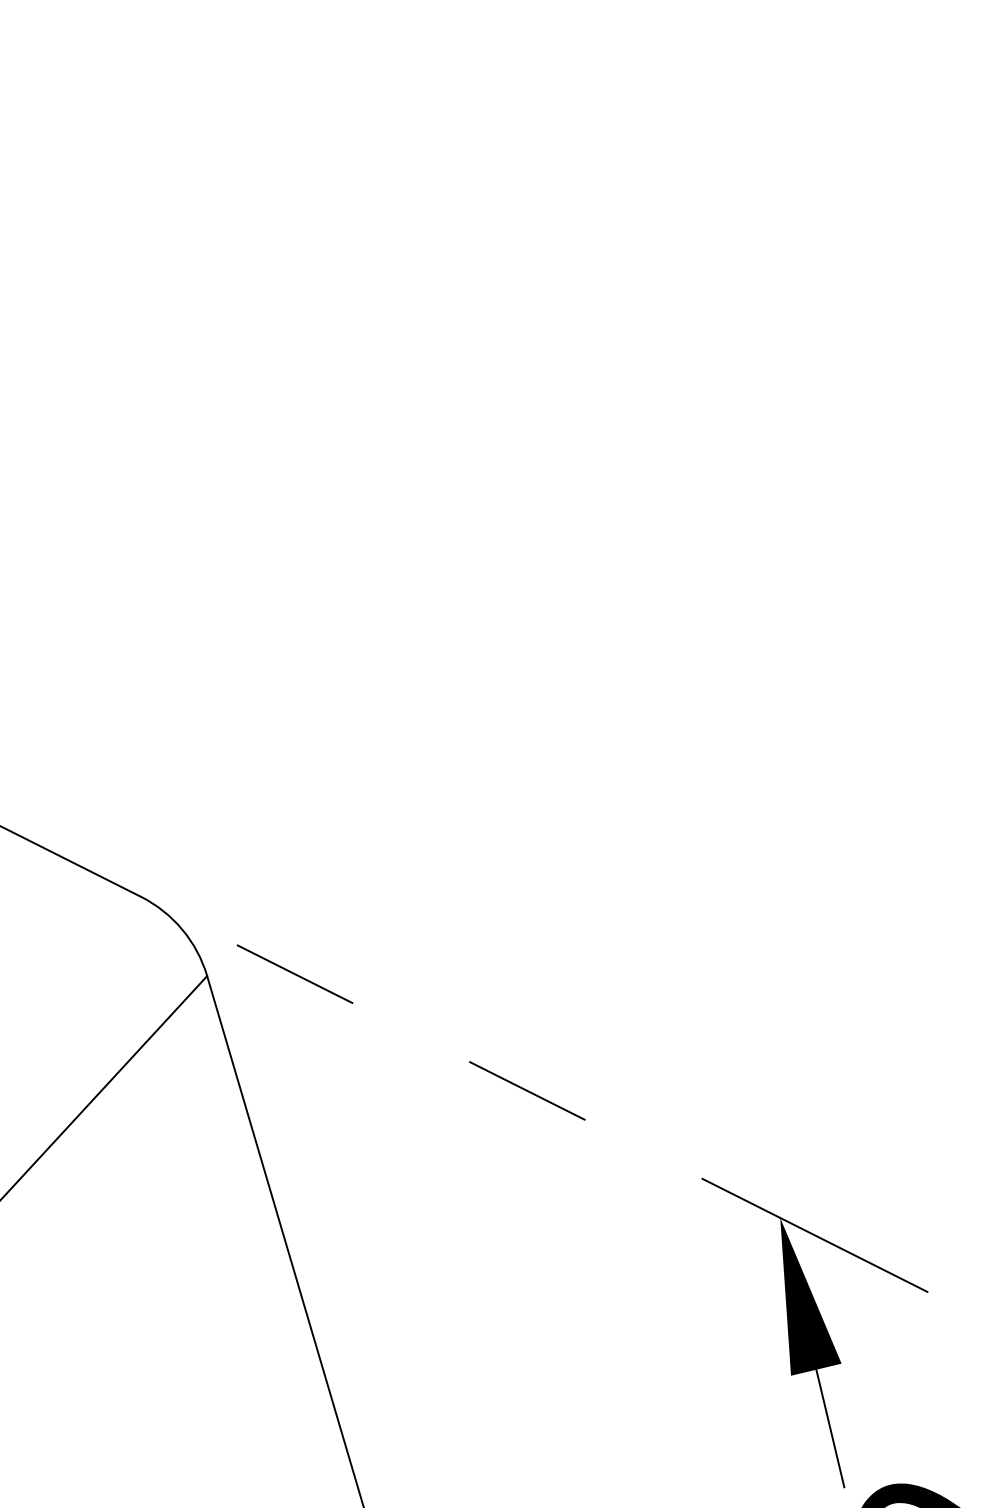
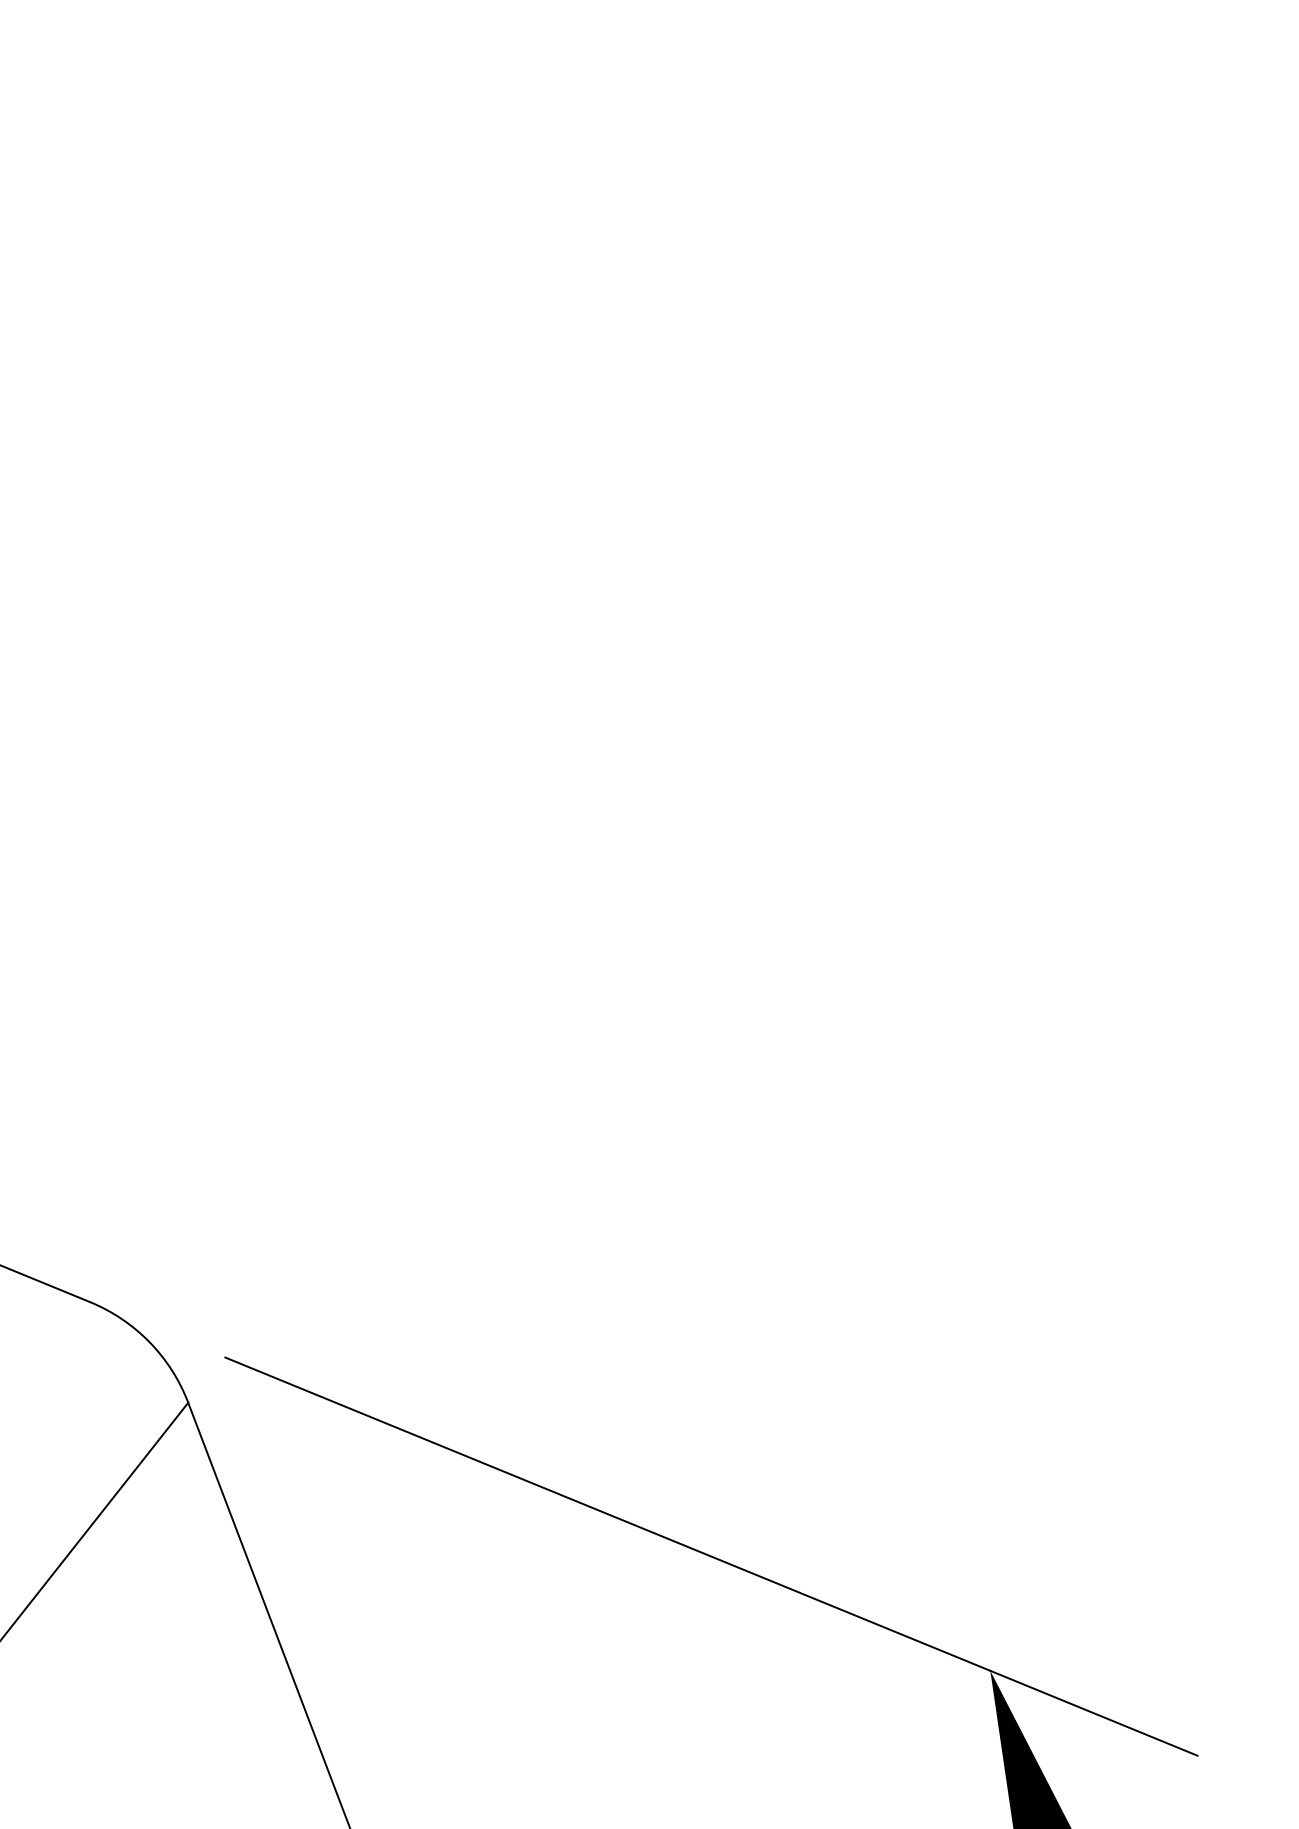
line: (508, 1081) -> (607, 1514), dashed -> solid

